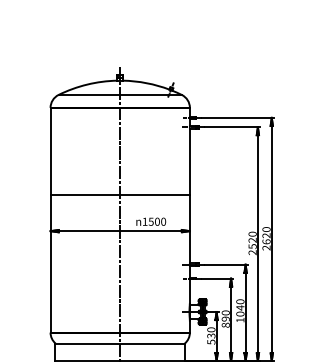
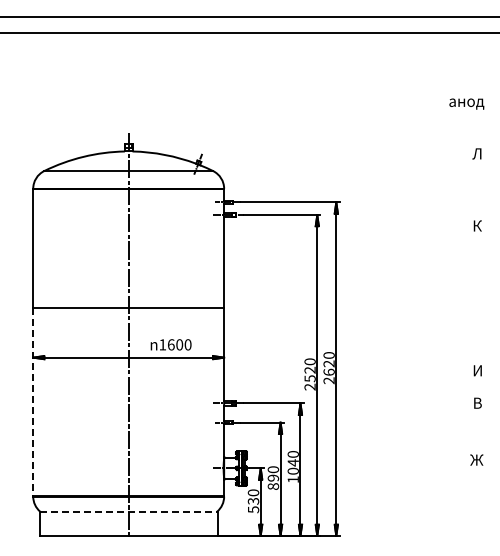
text: (150, 221) -> (170, 344), 1500 -> 1600
line: (50, 263) -> (33, 402), solid -> dashed
line: (120, 343) -> (129, 511), solid -> dashed

